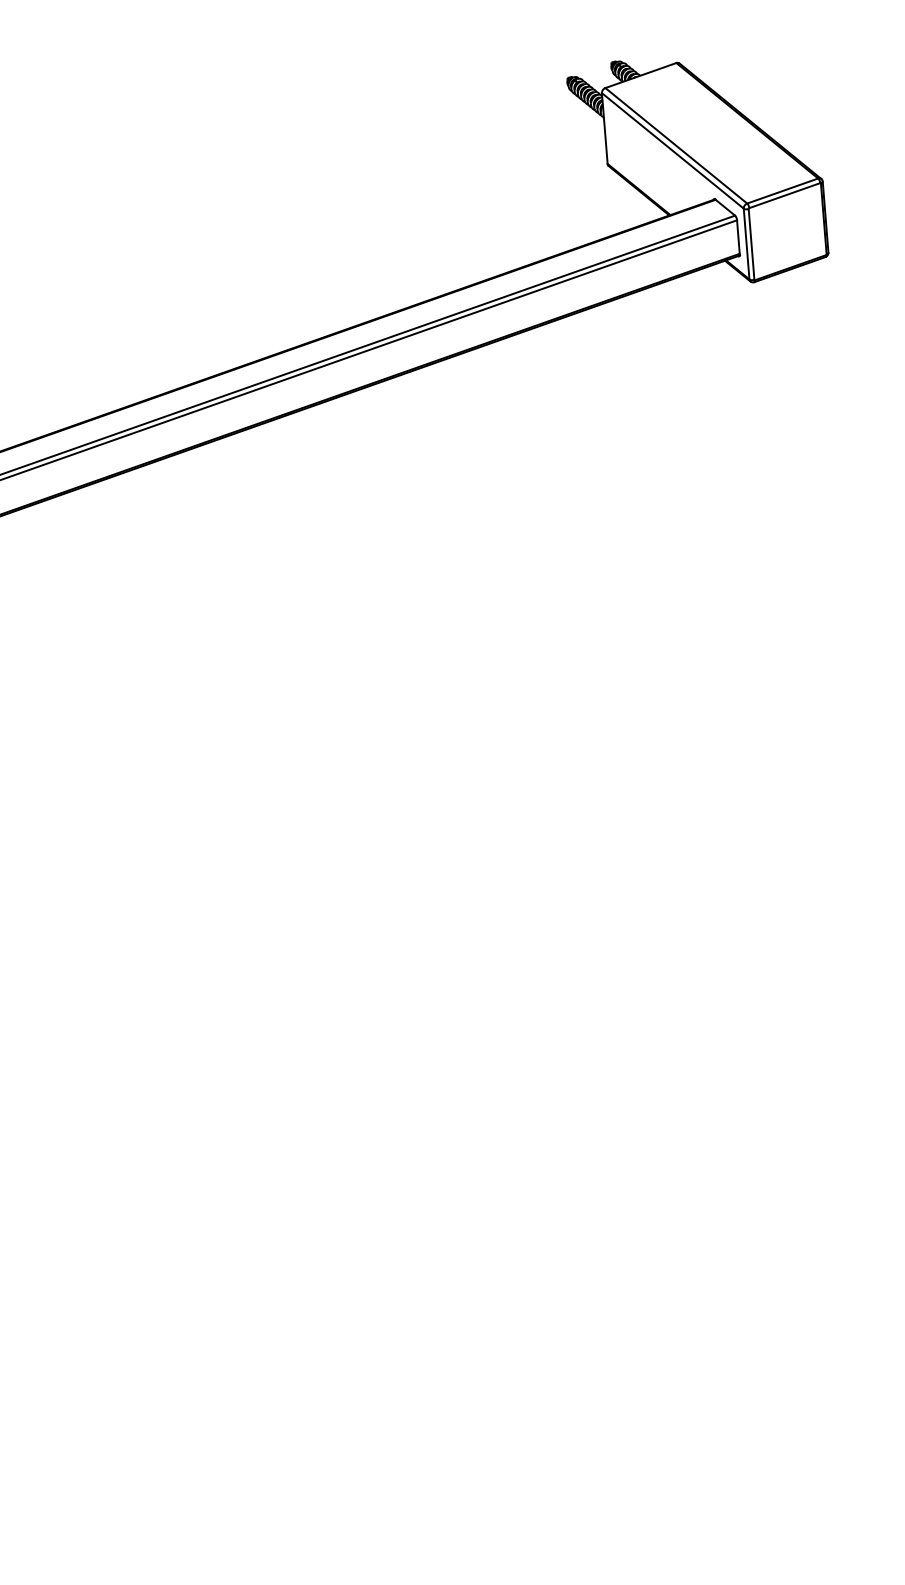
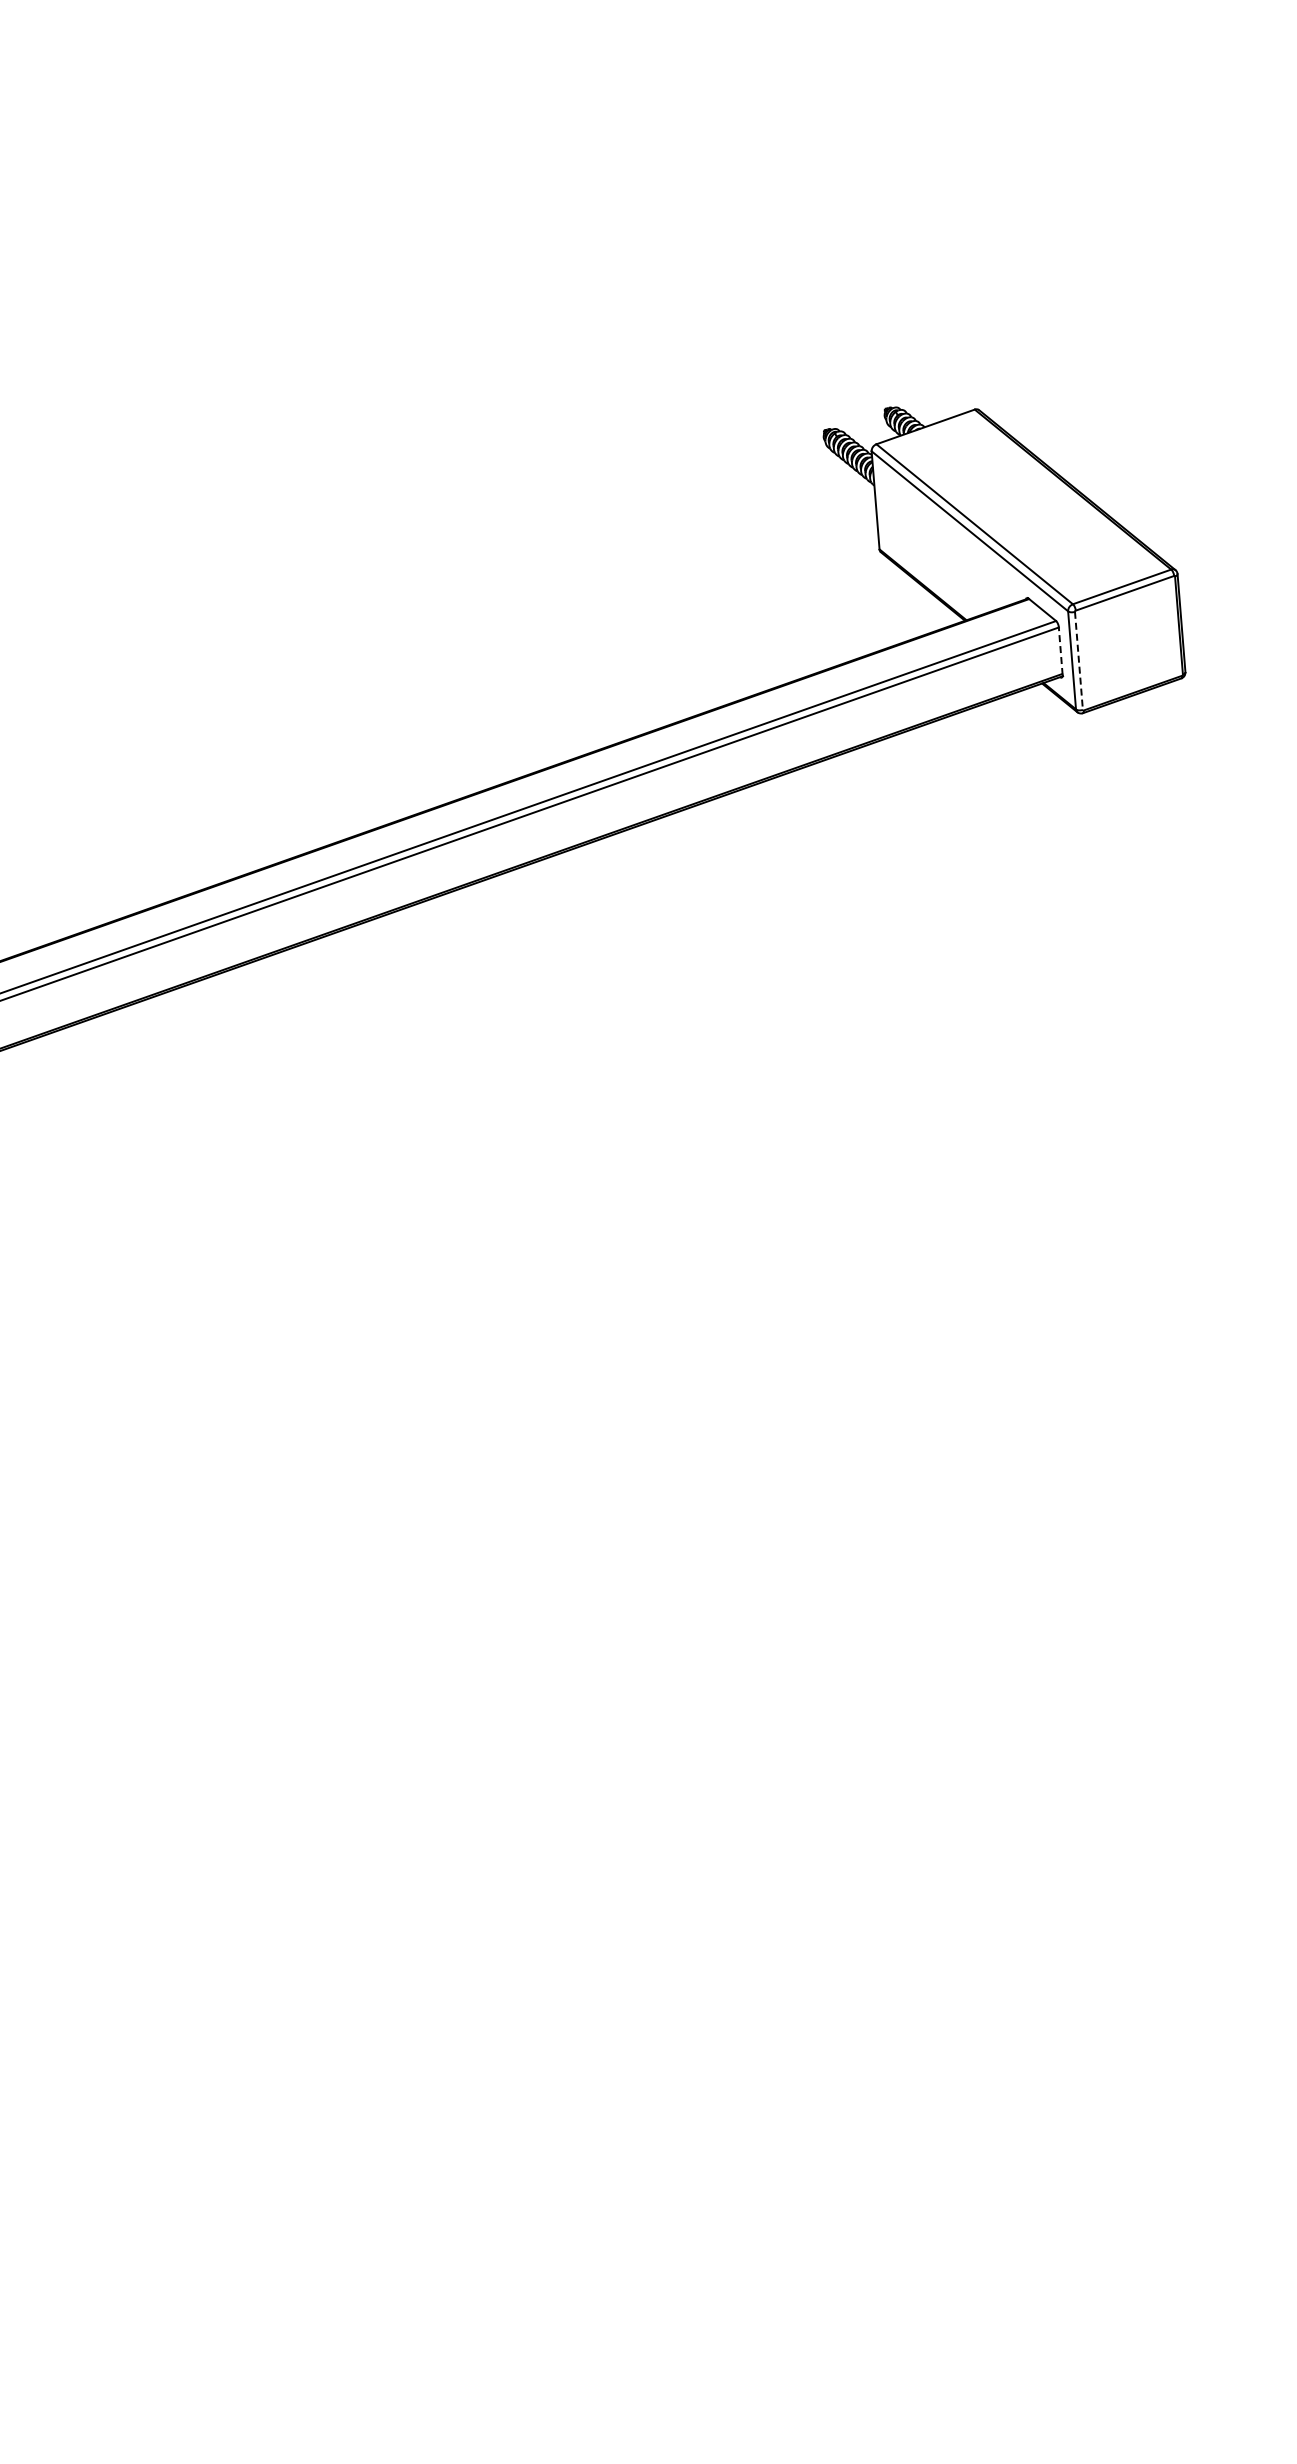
line: (738, 237) -> (1060, 651), solid -> dashed
line: (751, 244) -> (1078, 661), solid -> dashed

